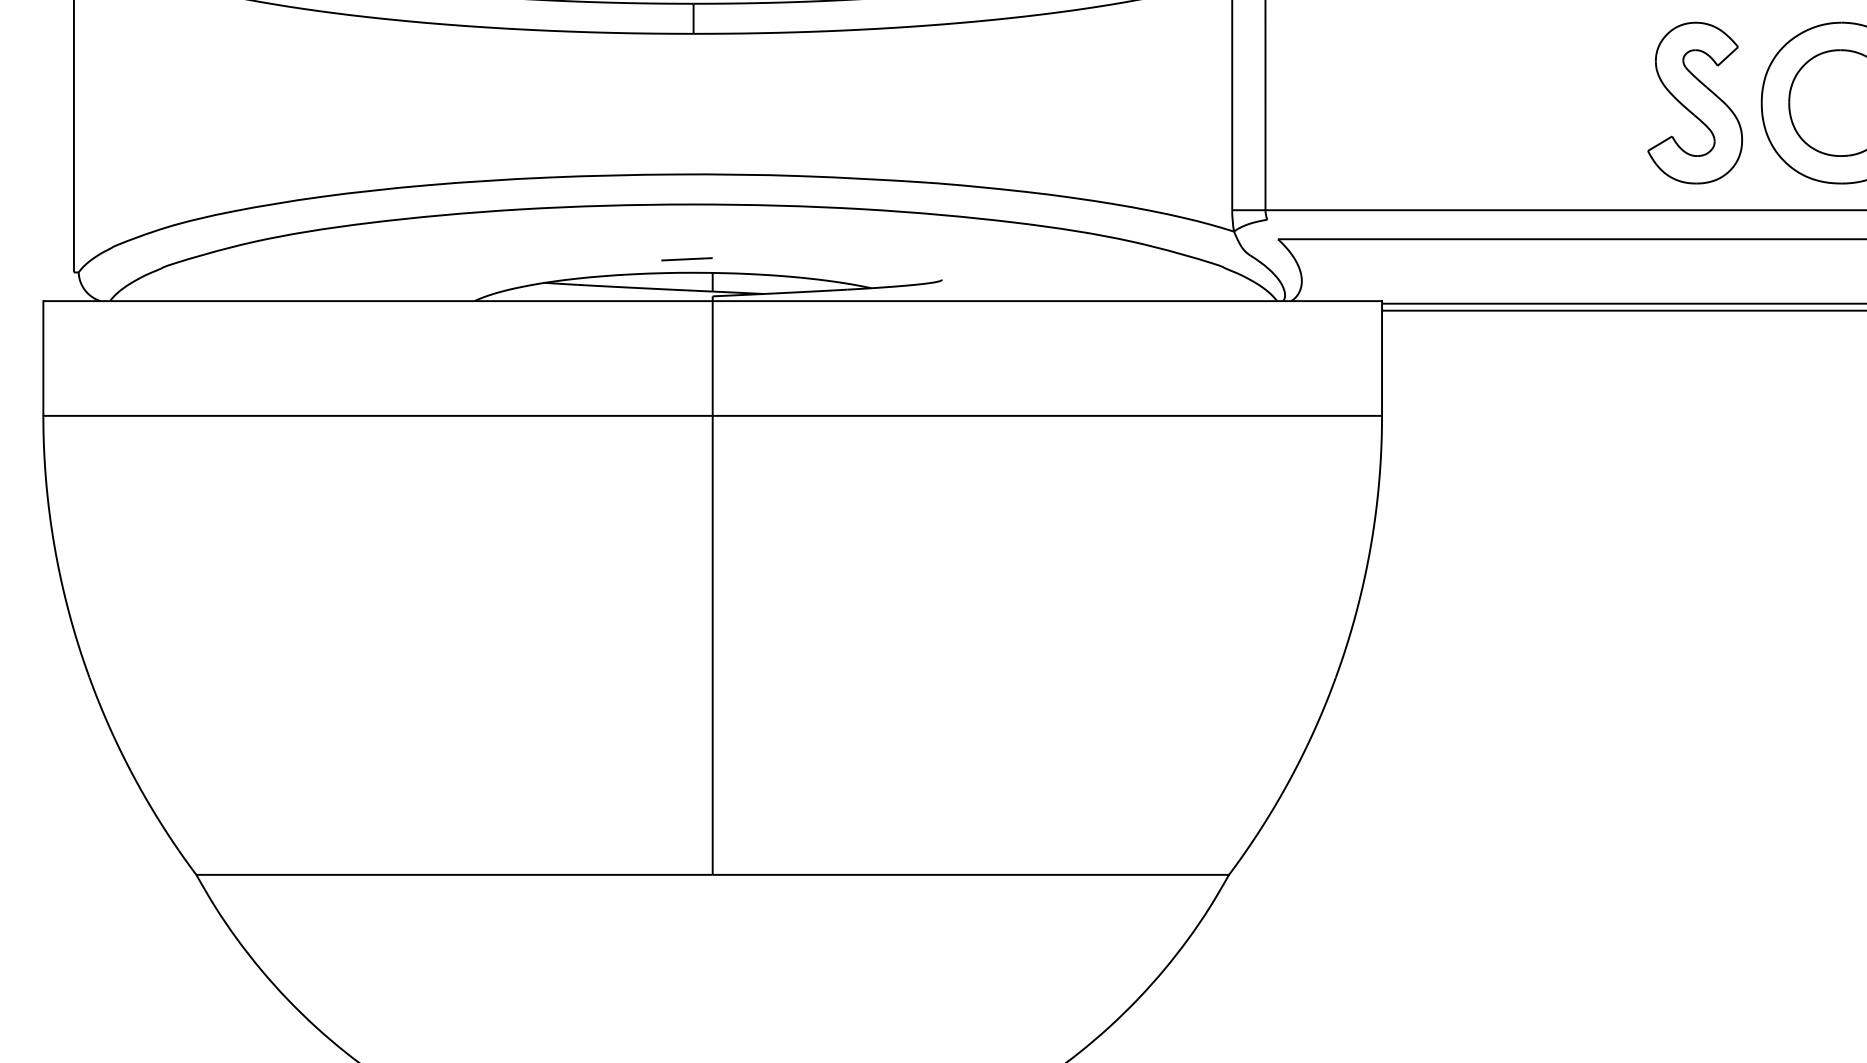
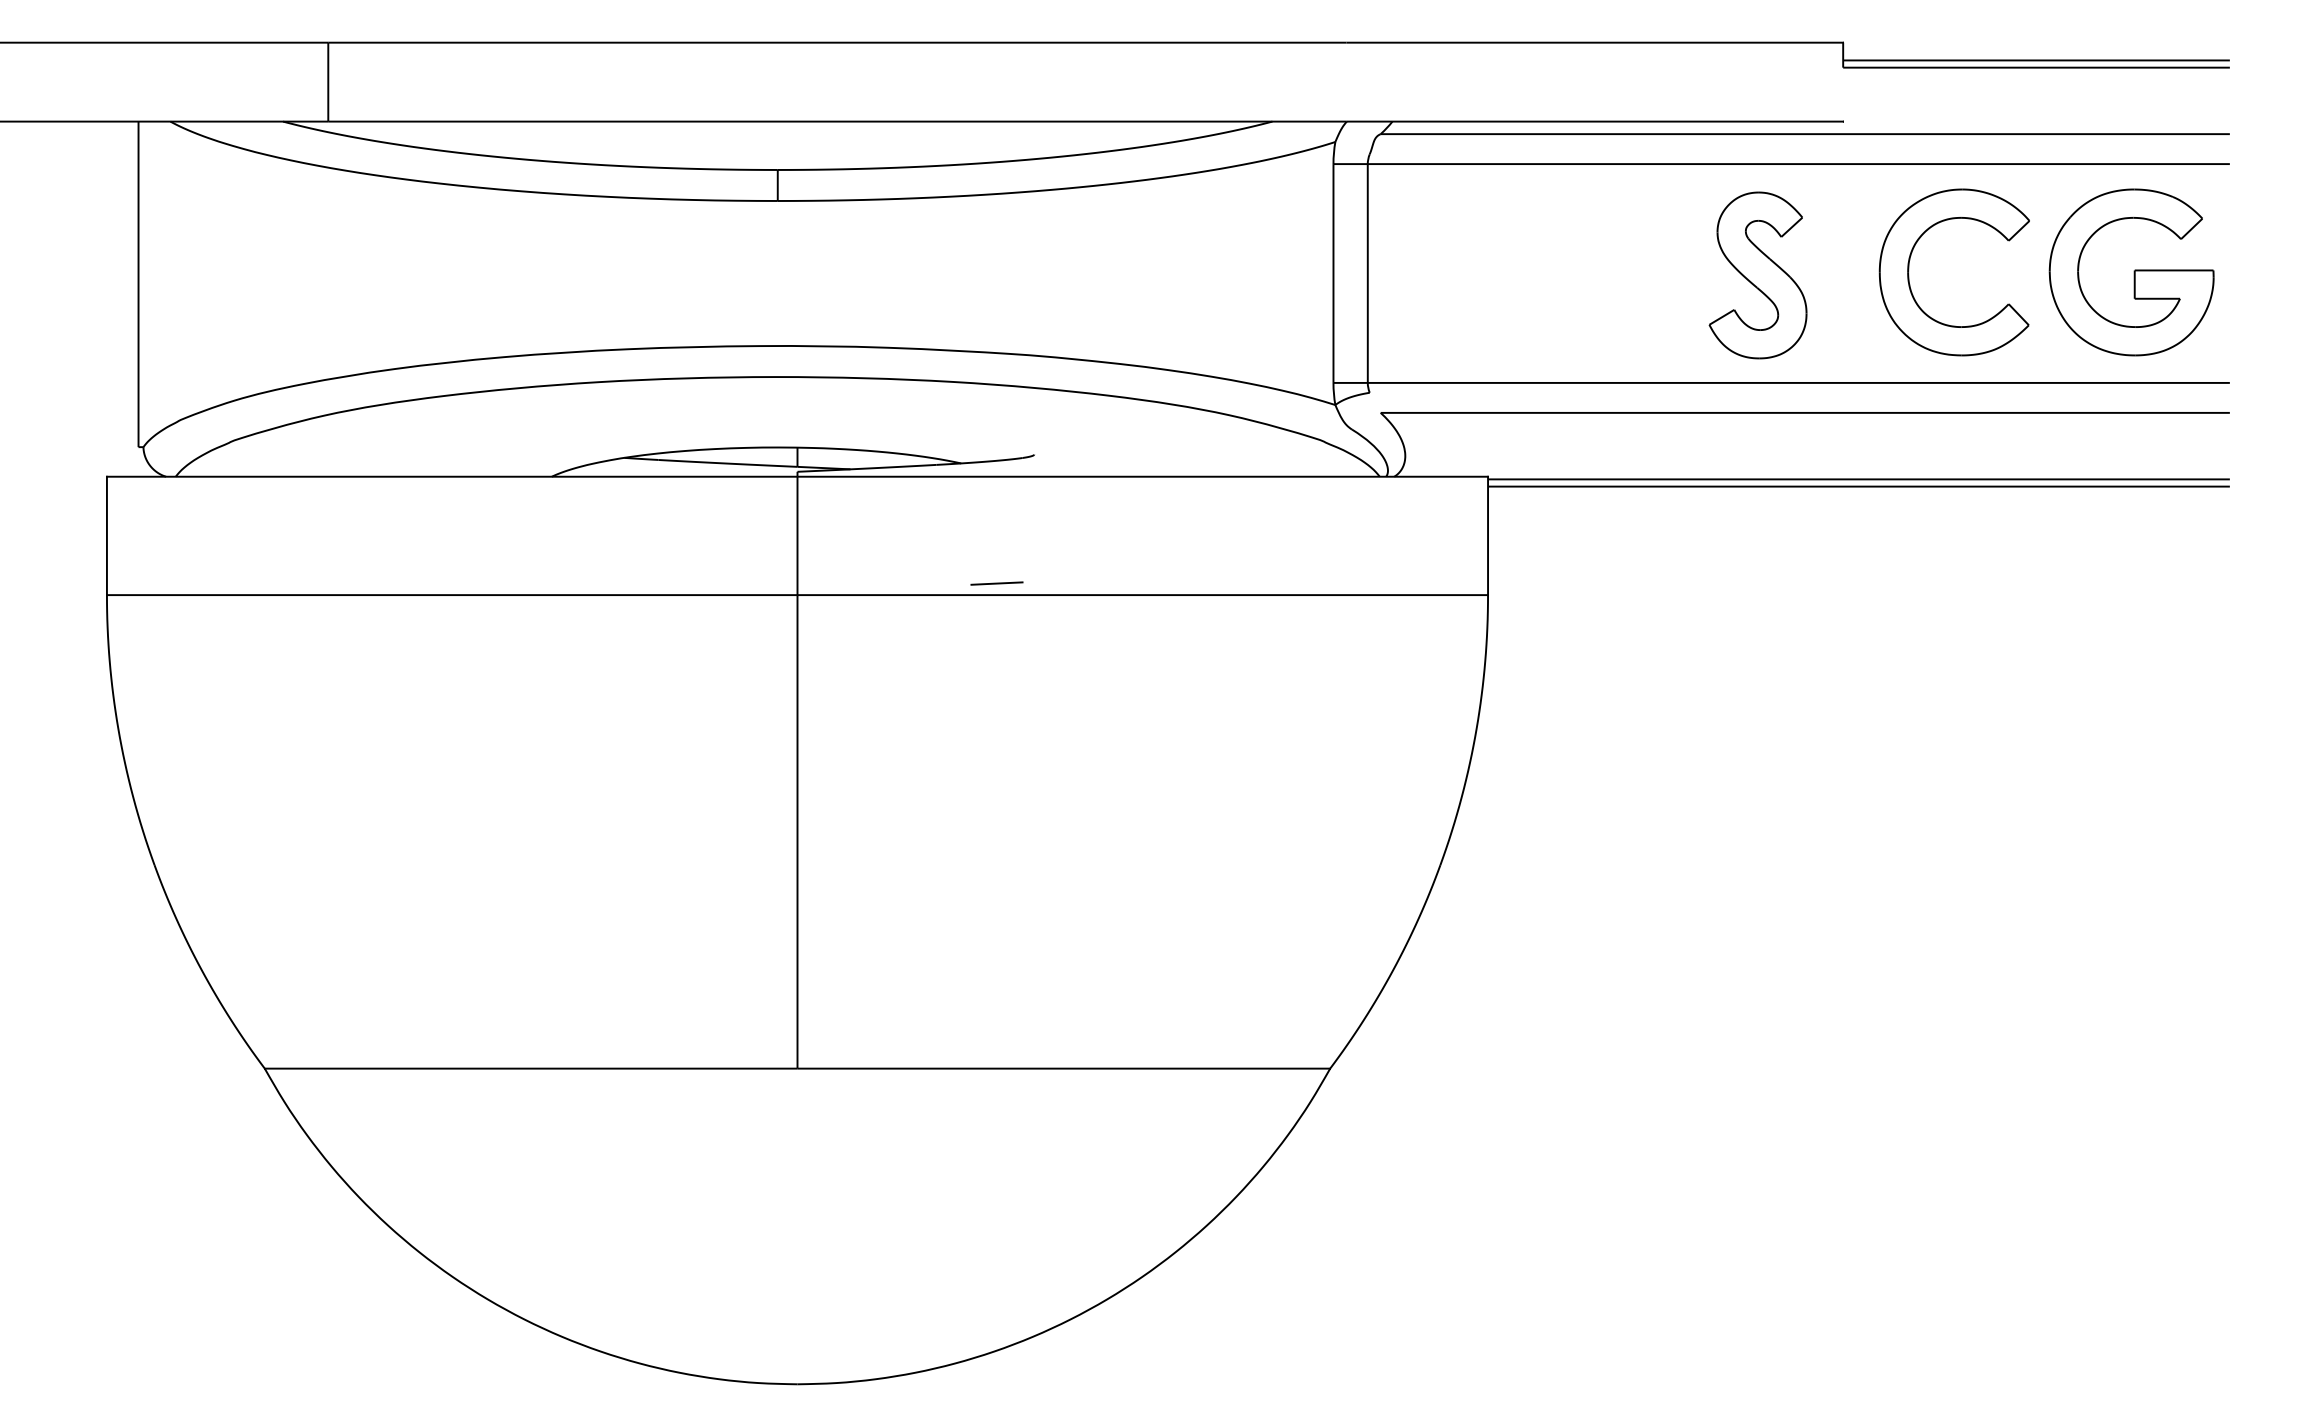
part: (1694, 103) -> (1757, 275), moved
line: (686, 259) -> (996, 583), moved

